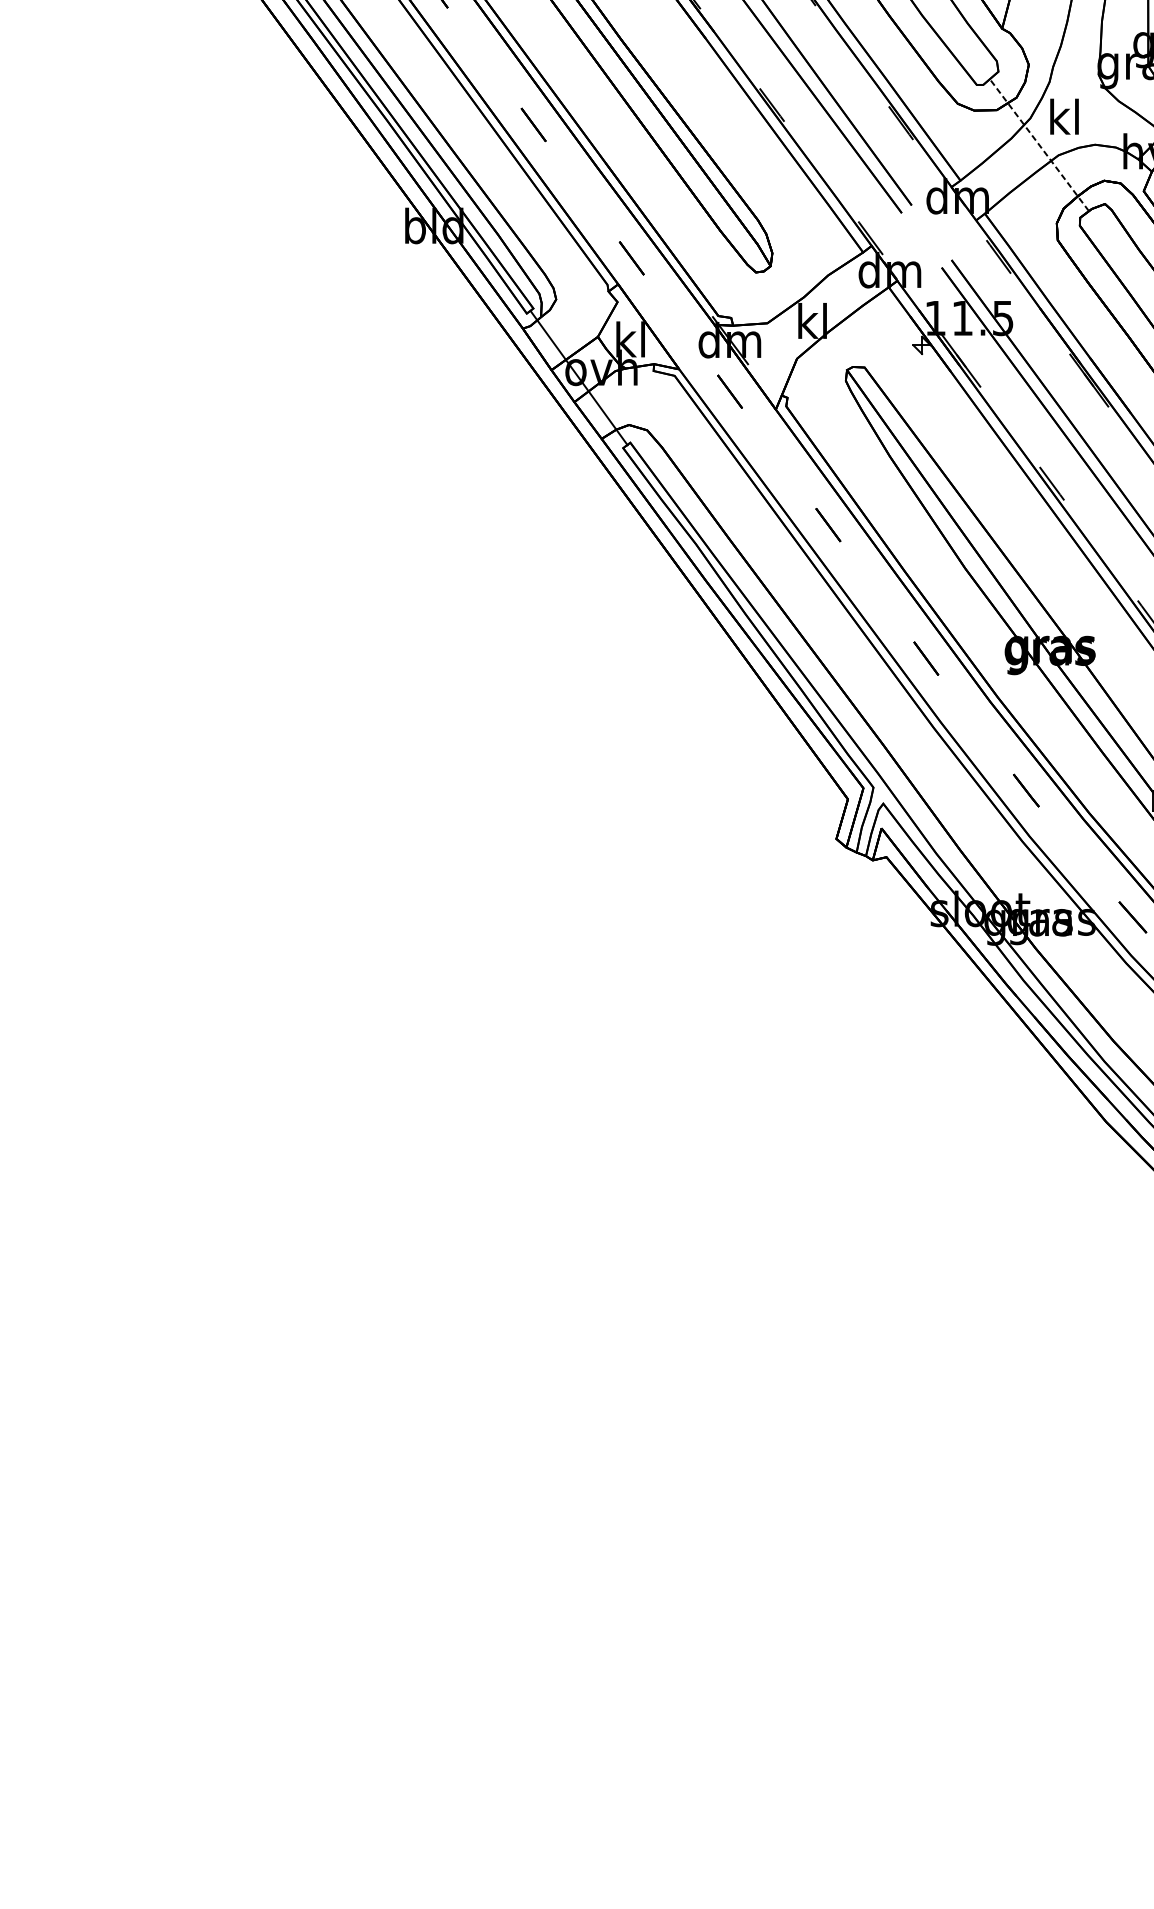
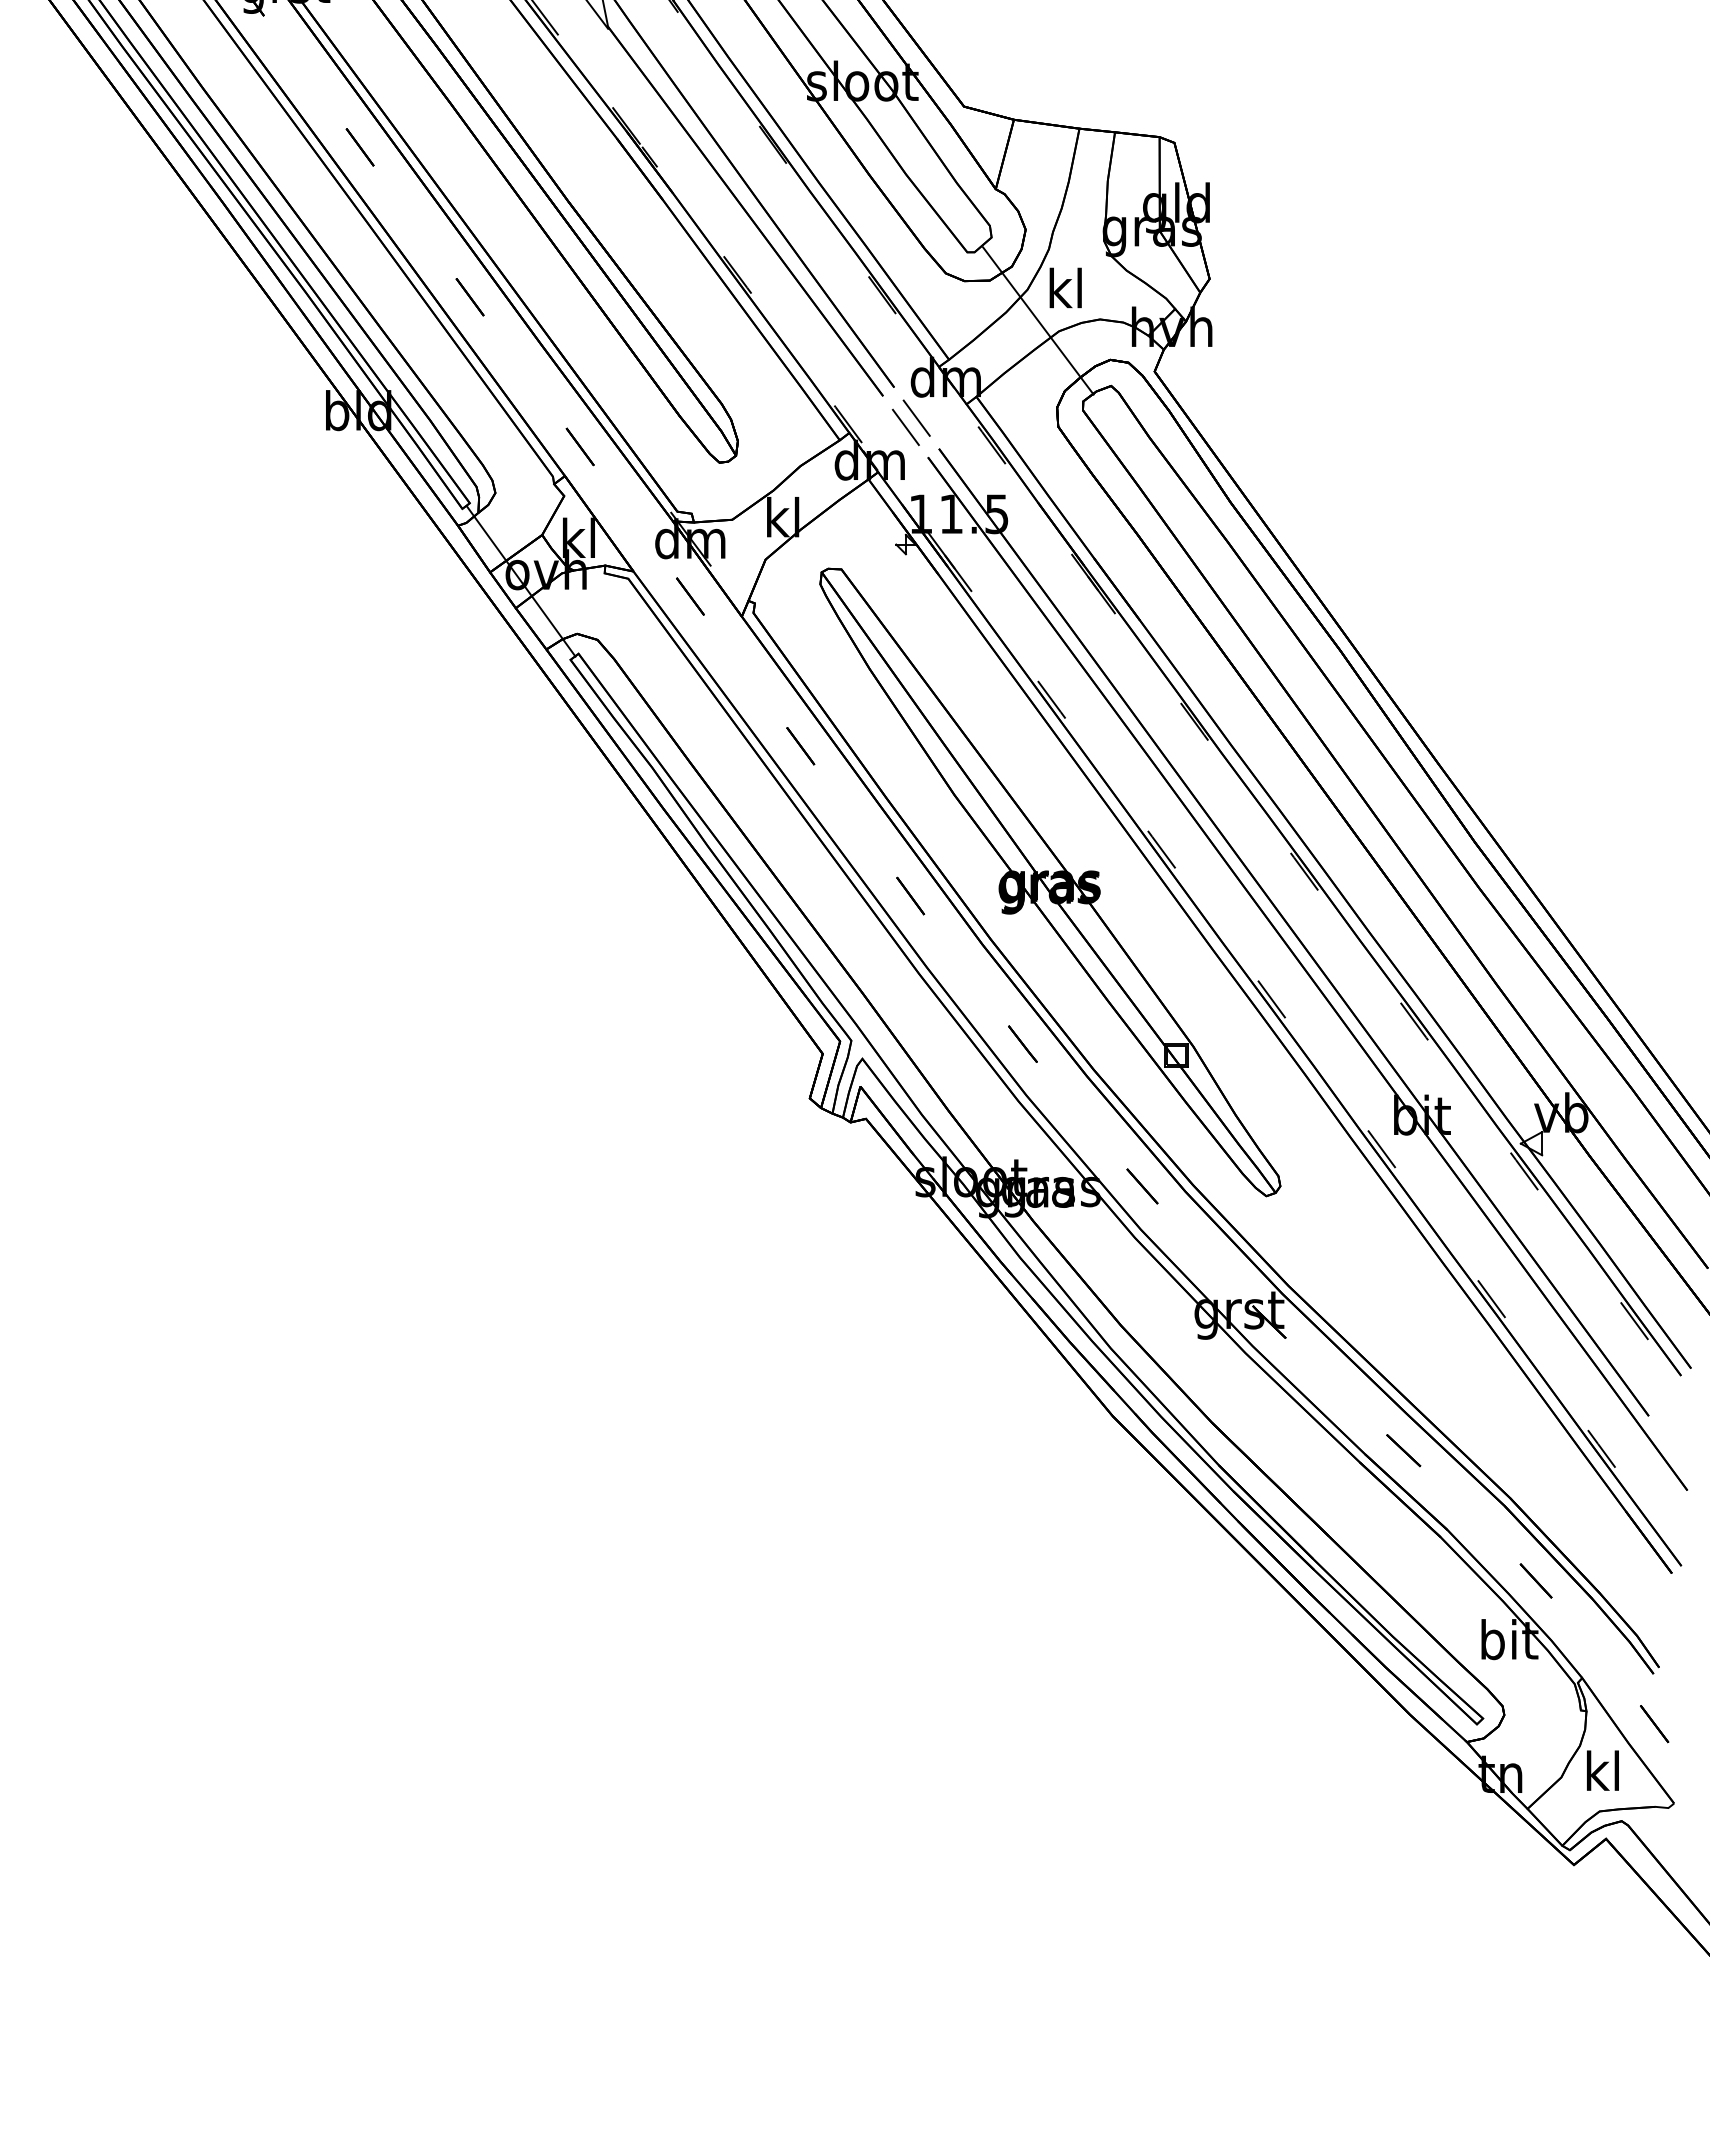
line: (1040, 146) -> (1038, 321), dashed -> solid
line: (931, 232) -> (916, 417), added
line: (921, 241) -> (905, 427), added

